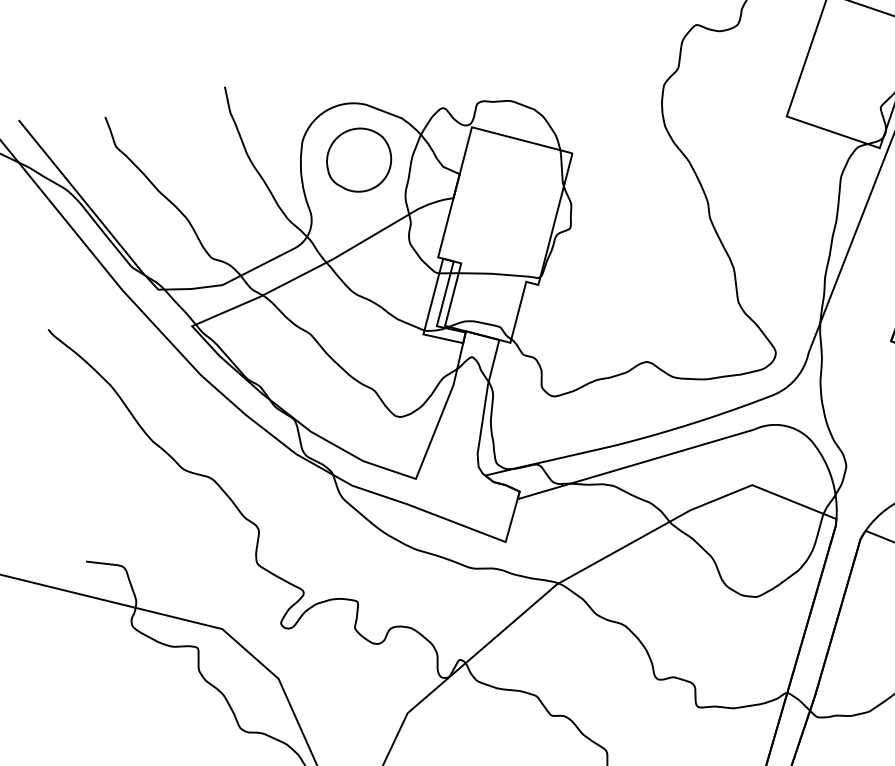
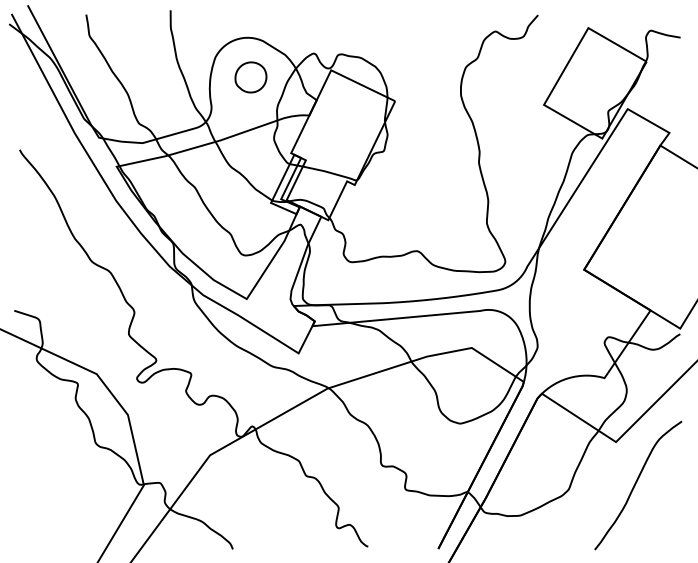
part: (358, 160) -> (250, 77), size x0.7

